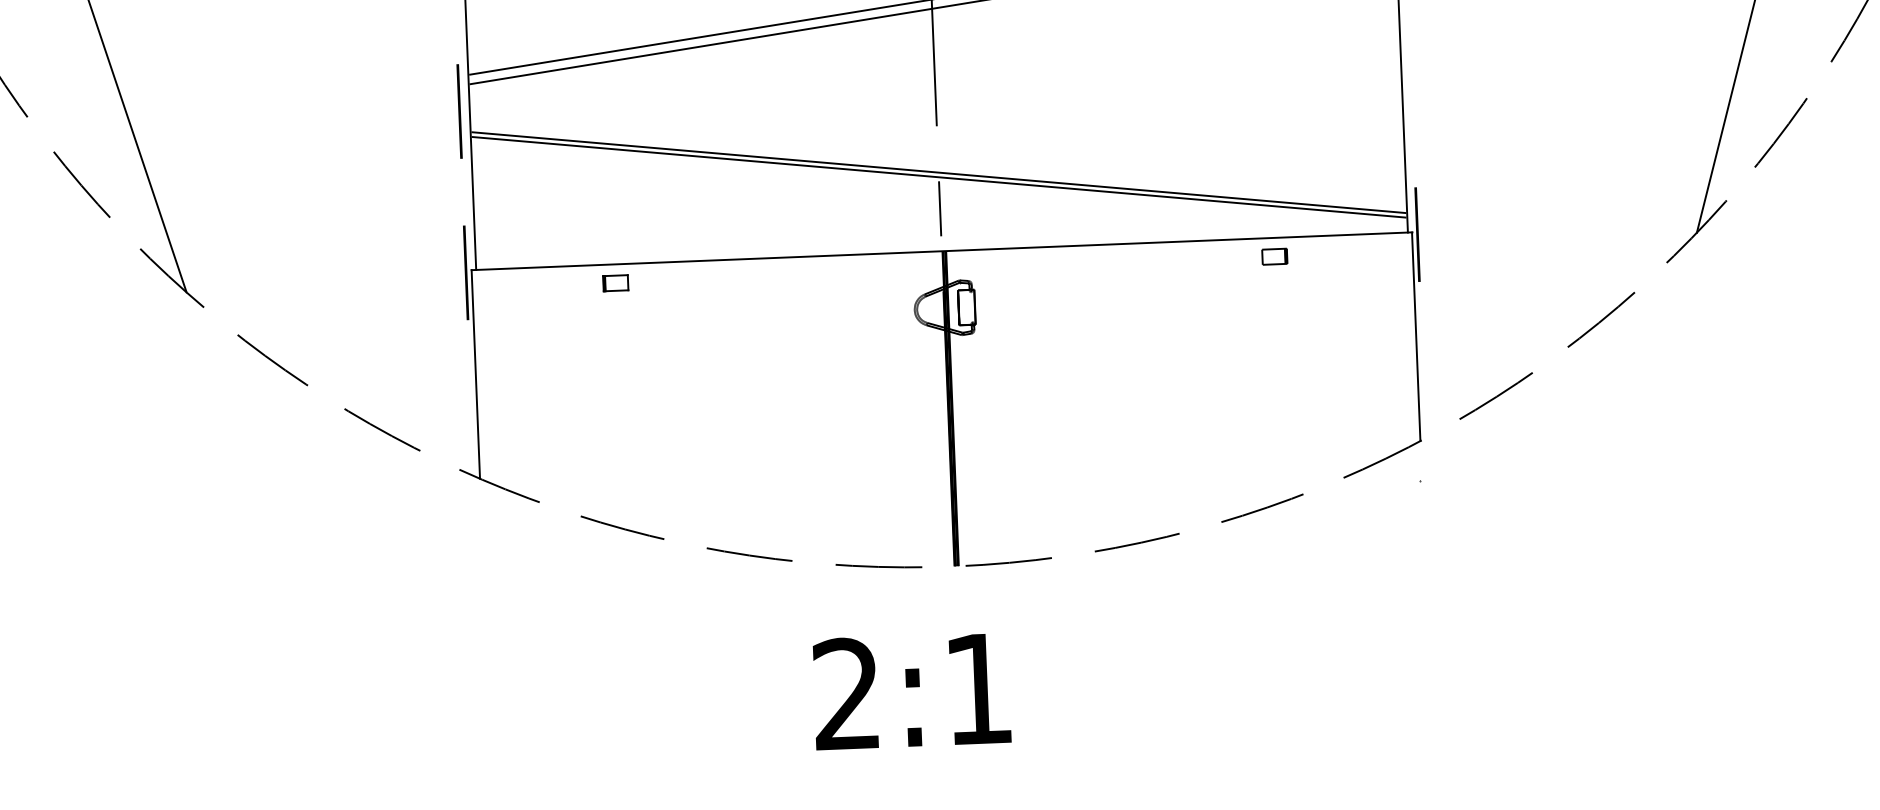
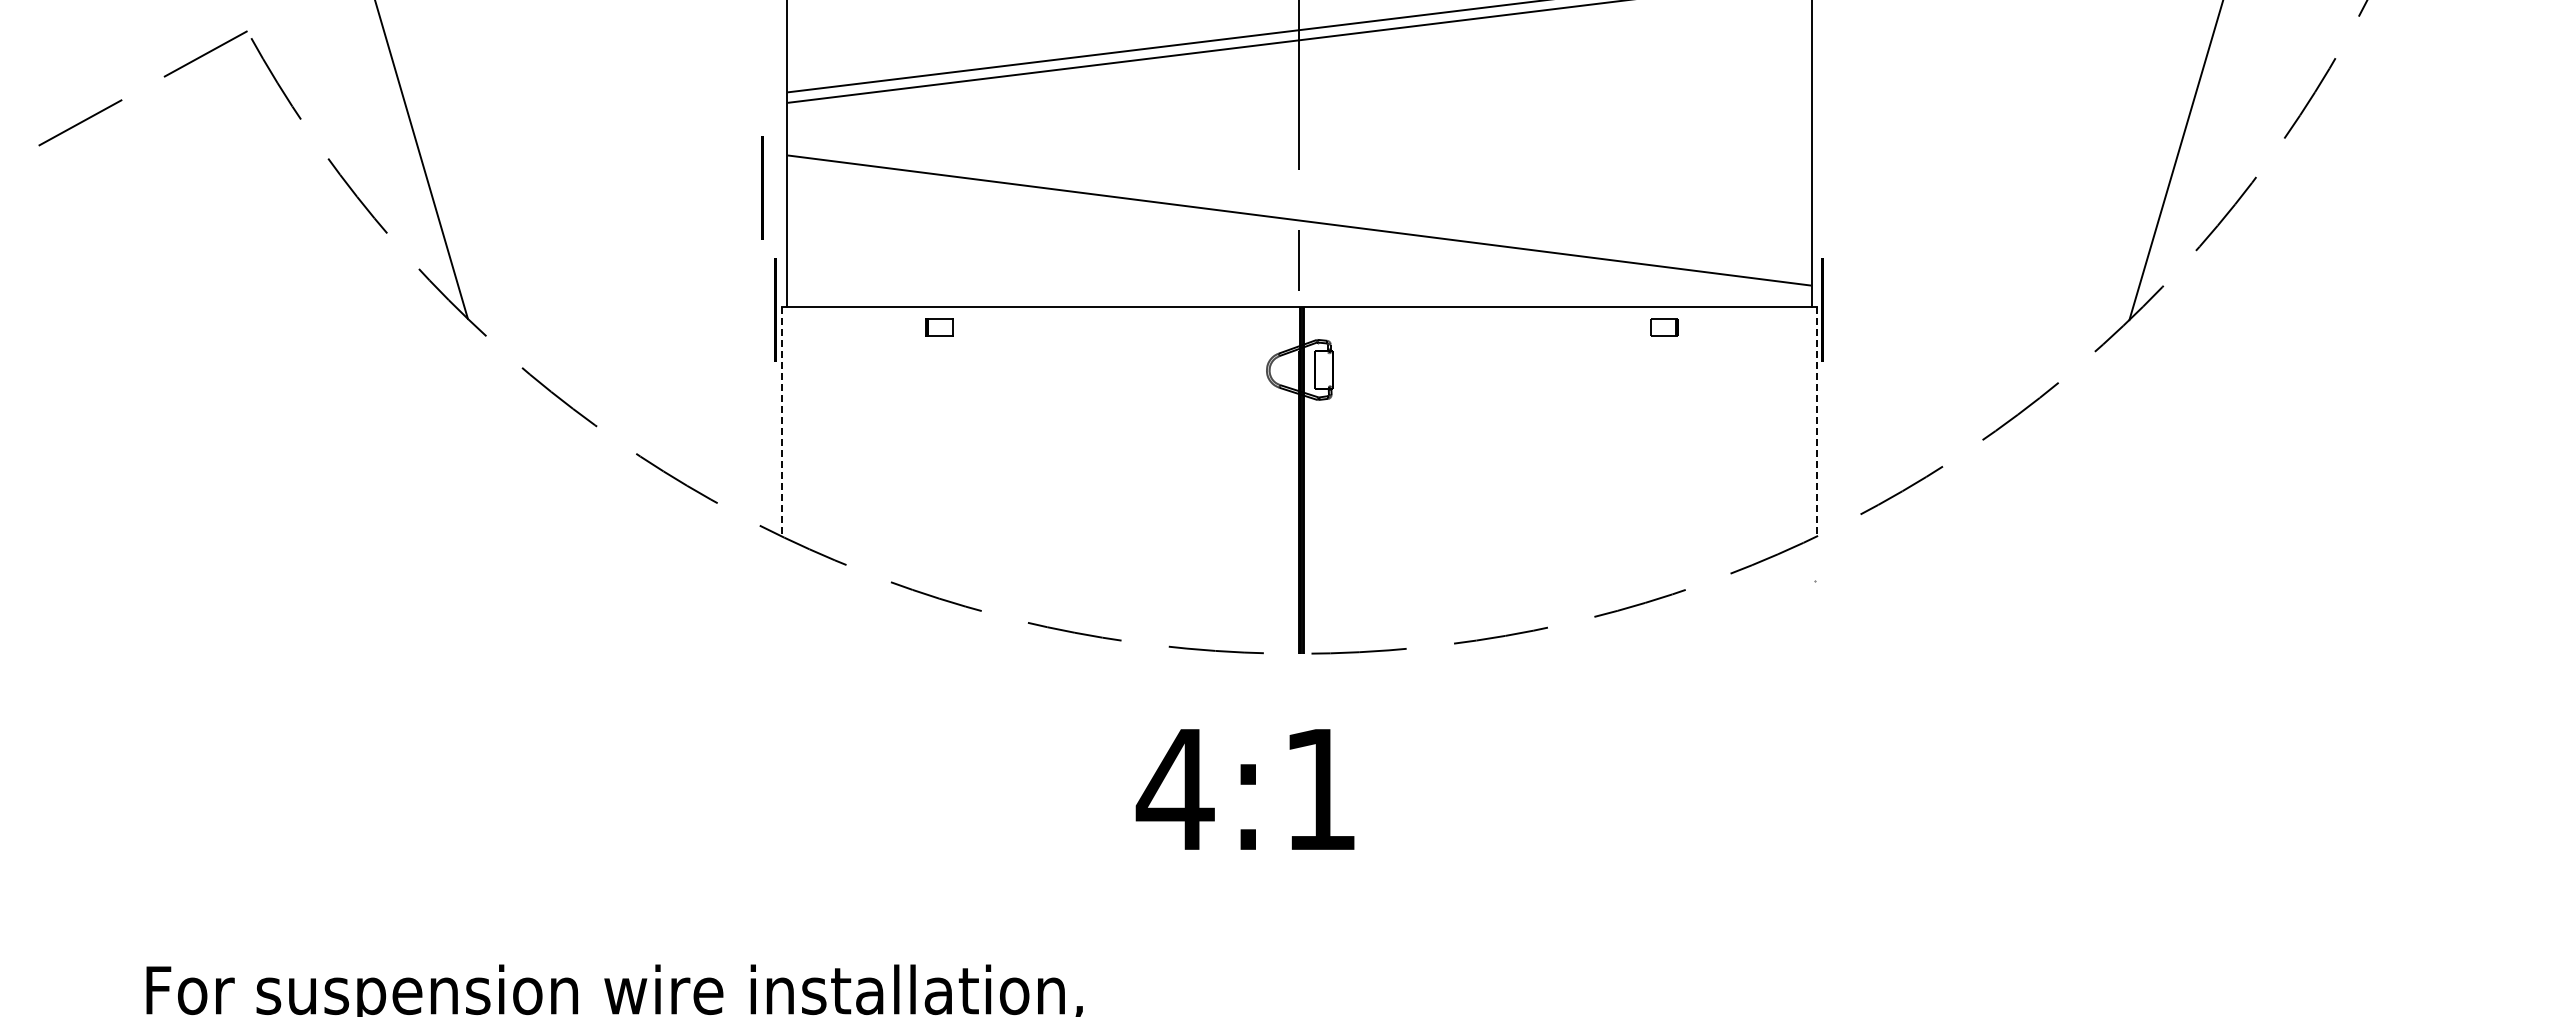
line: (459, 110) -> (762, 187), moved
line: (939, 177) -> (1299, 225), removed
line: (1416, 336) -> (1816, 421), solid -> dashed
line: (475, 374) -> (781, 421), solid -> dashed
text: (846, 693) -> (1174, 788), 2:1 -> 4:1

